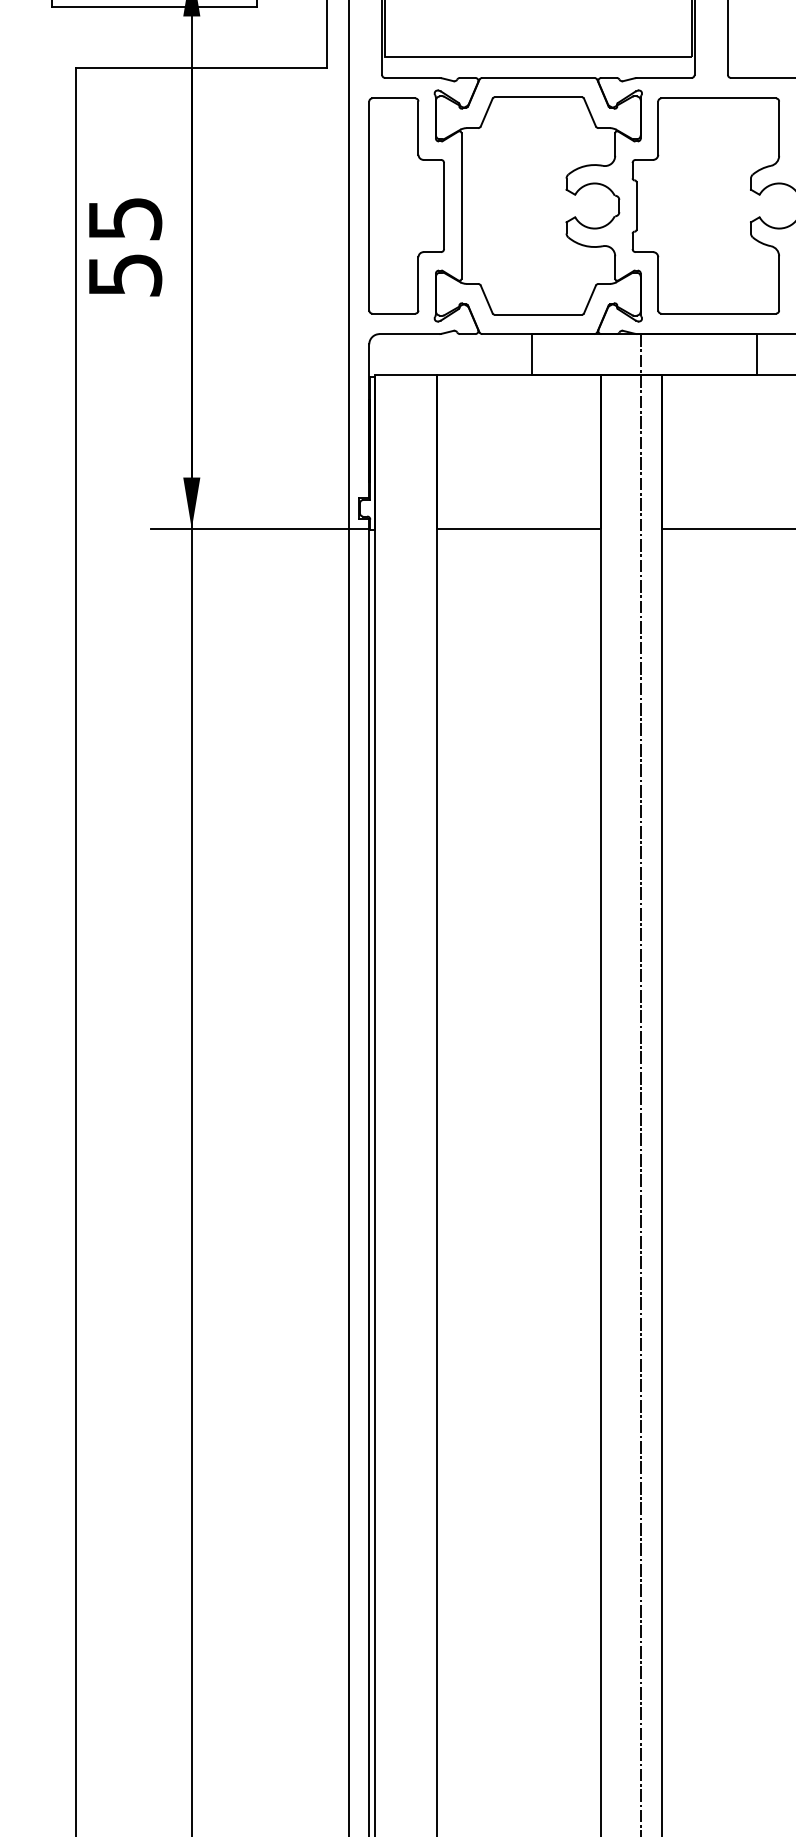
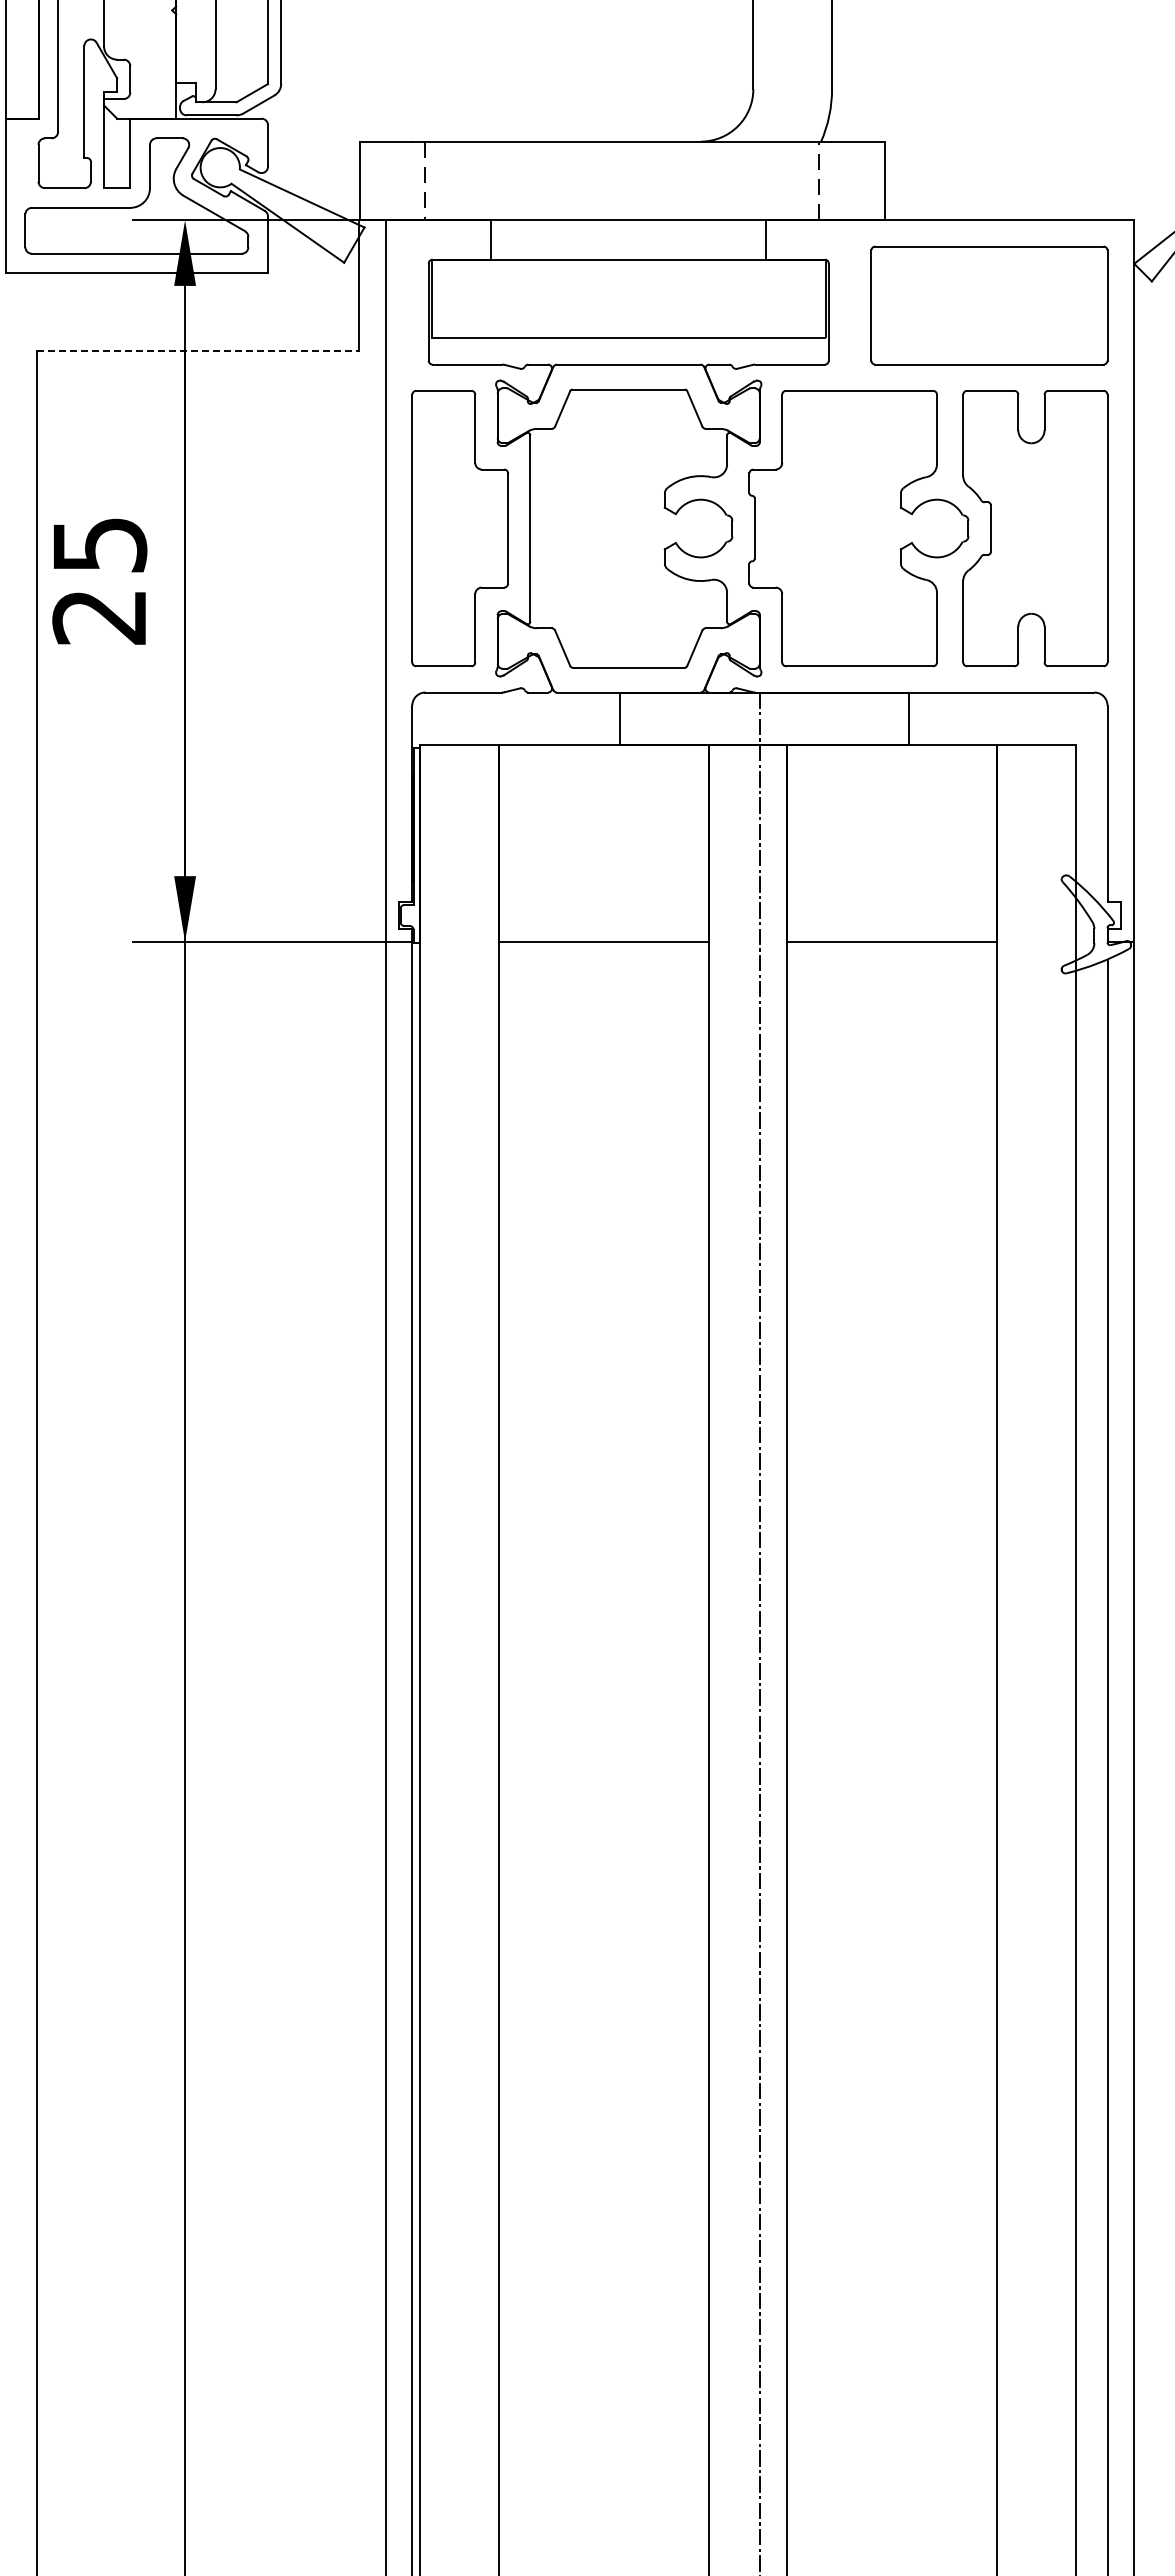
line: (201, 67) -> (197, 351), solid -> dashed
text: (124, 275) -> (99, 617), 55 -> 25

